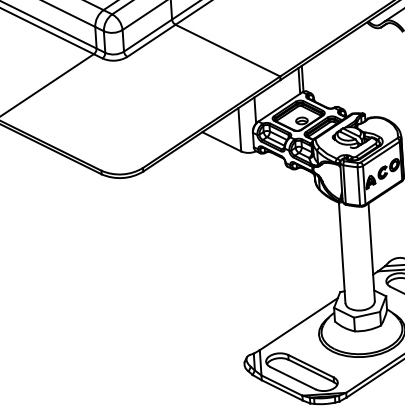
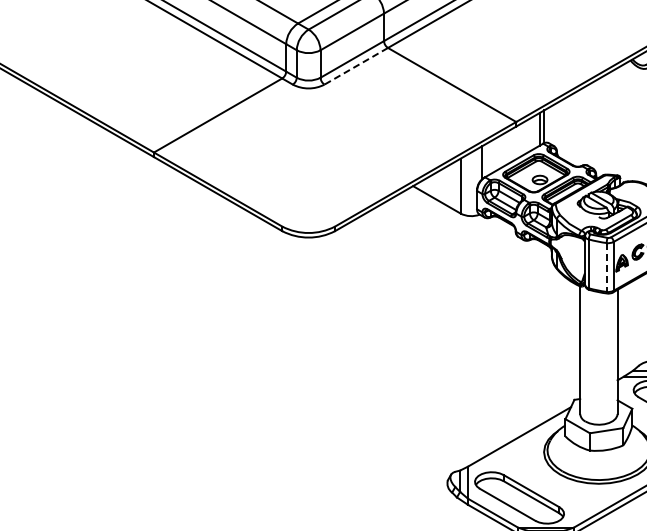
line: (151, 40) -> (356, 66), solid -> dashed
line: (358, 187) -> (606, 268), solid -> dashed

